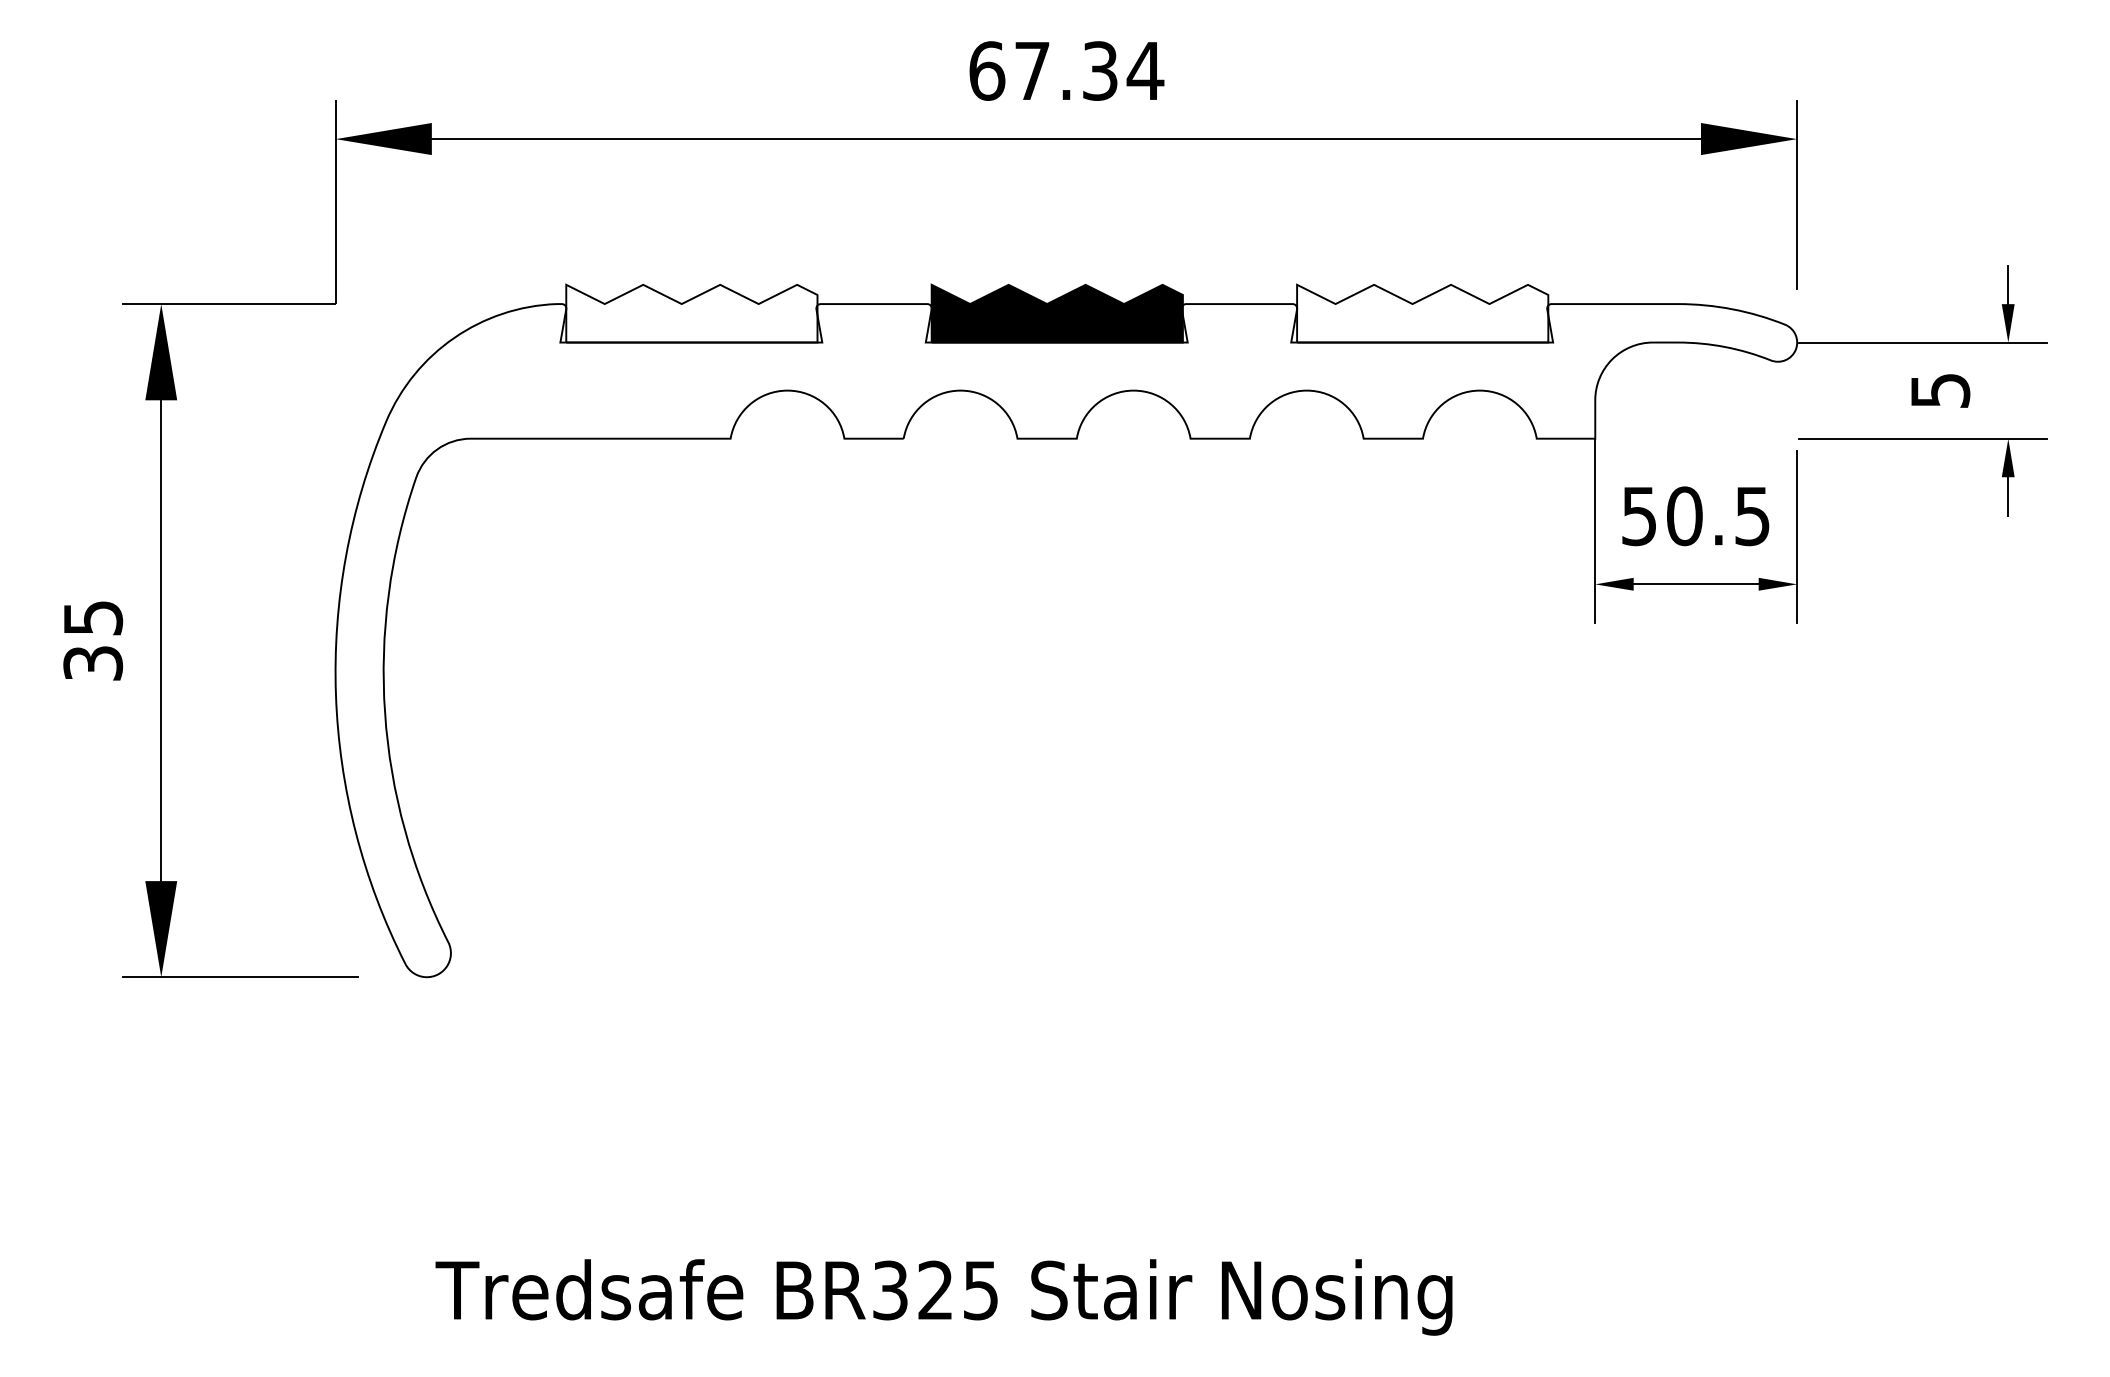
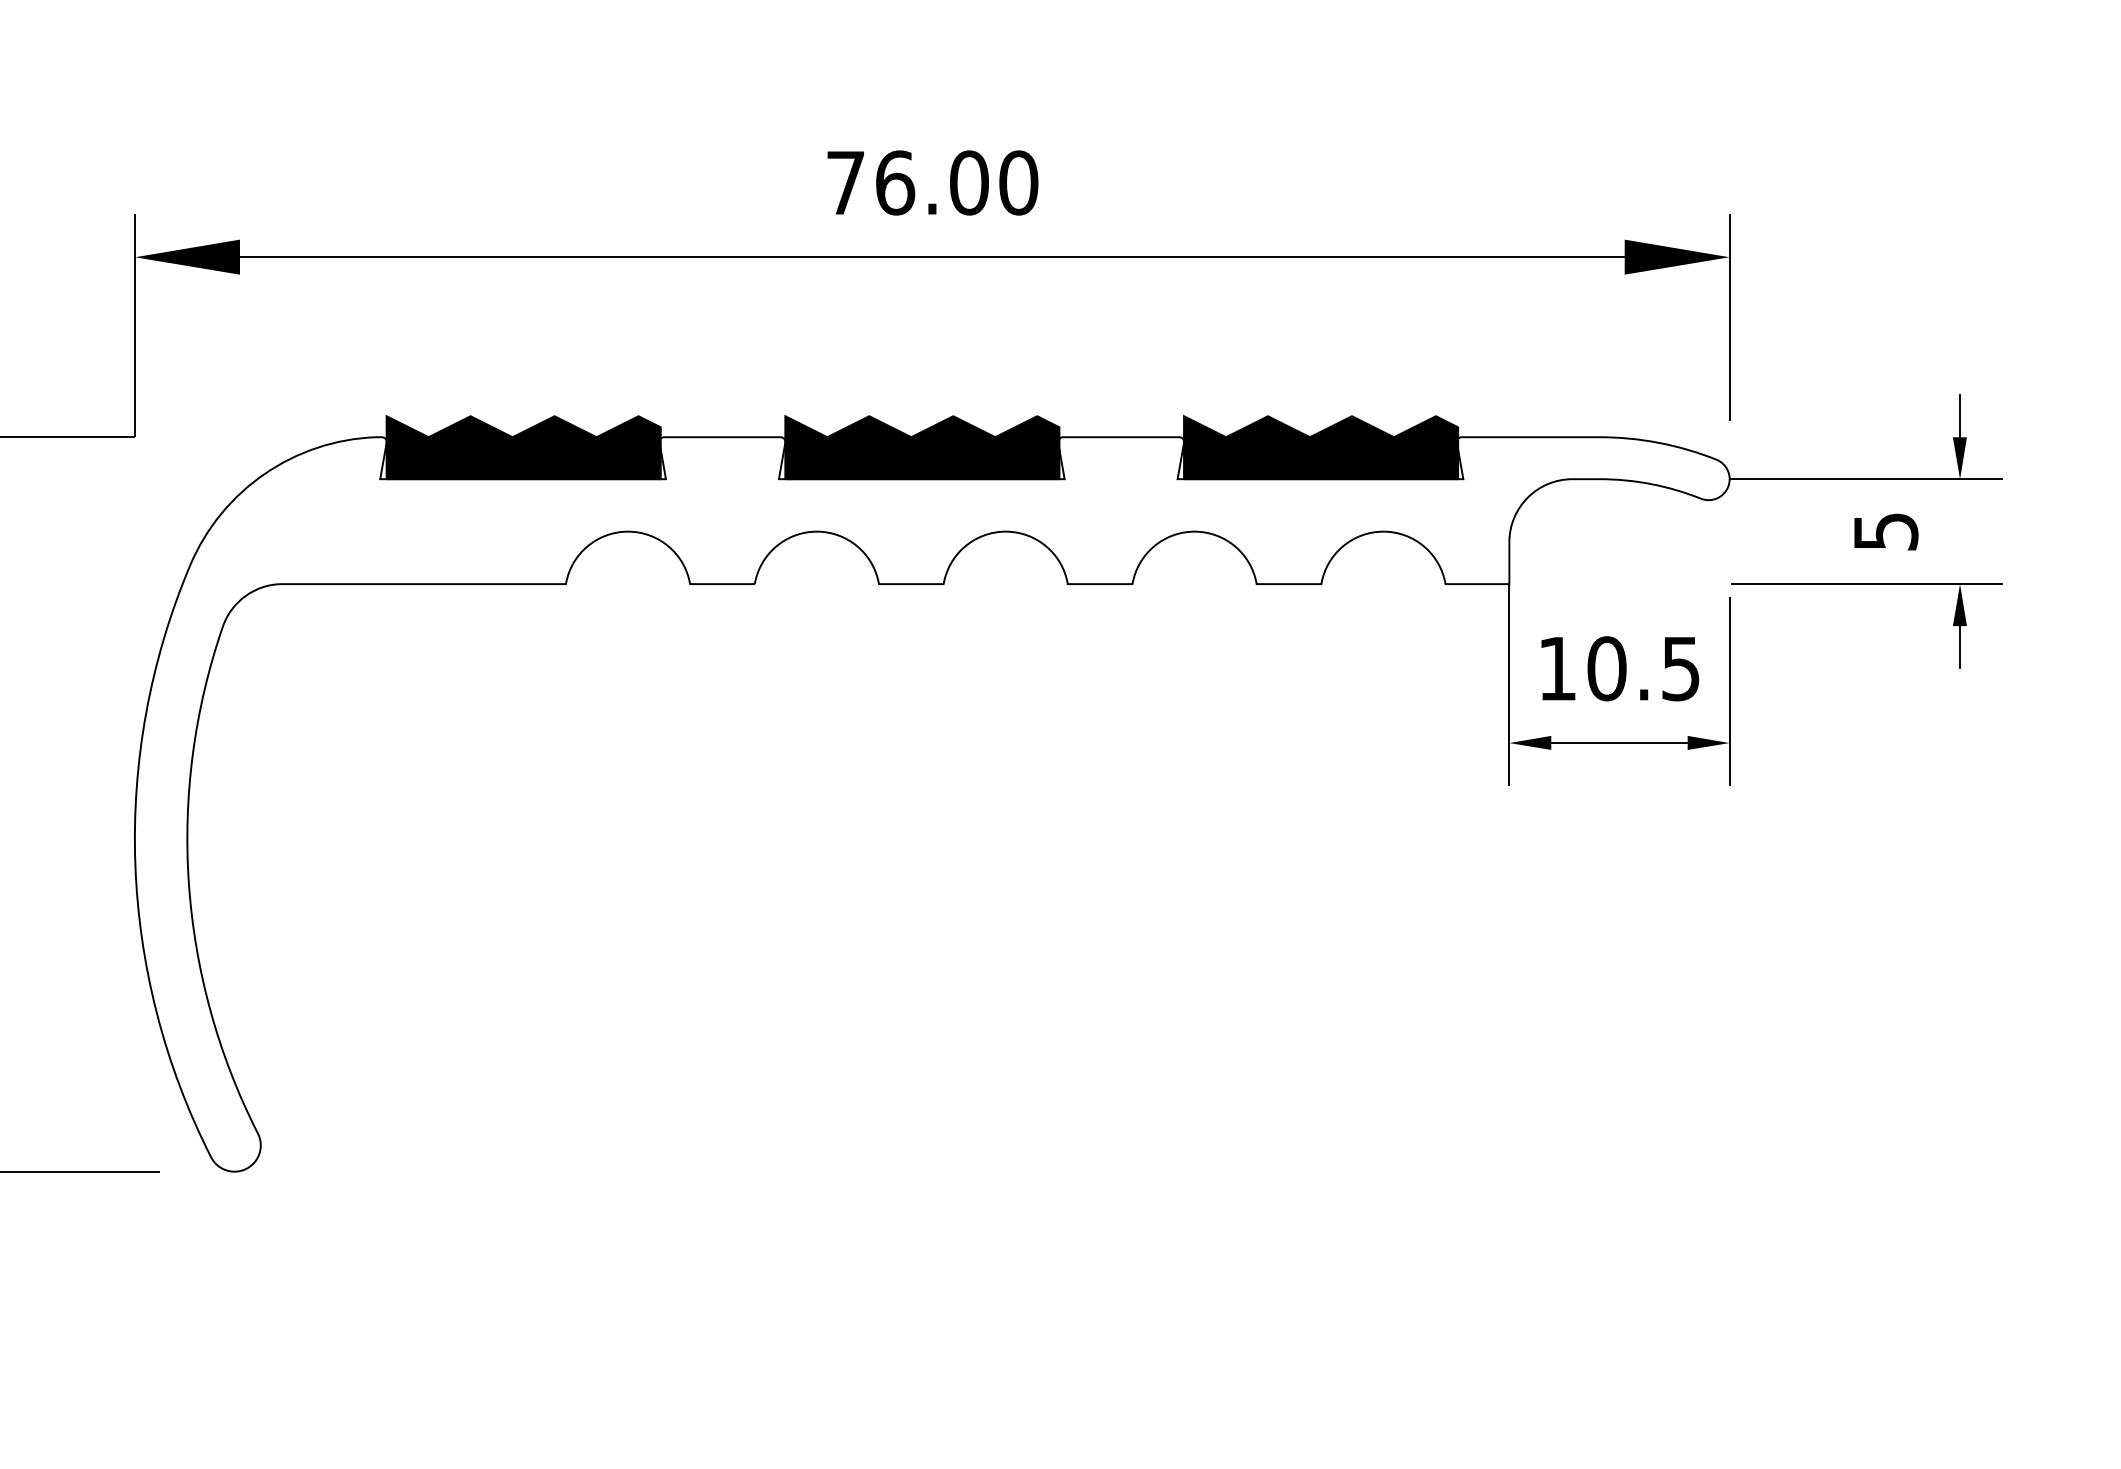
text: (1066, 70) -> (932, 182), 67.34 -> 76.00
fill: (691, 313) -> (523, 447), added
fill: (1422, 313) -> (1320, 447), added
text: (1638, 516) -> (1556, 669), 50.5 -> 10.5

